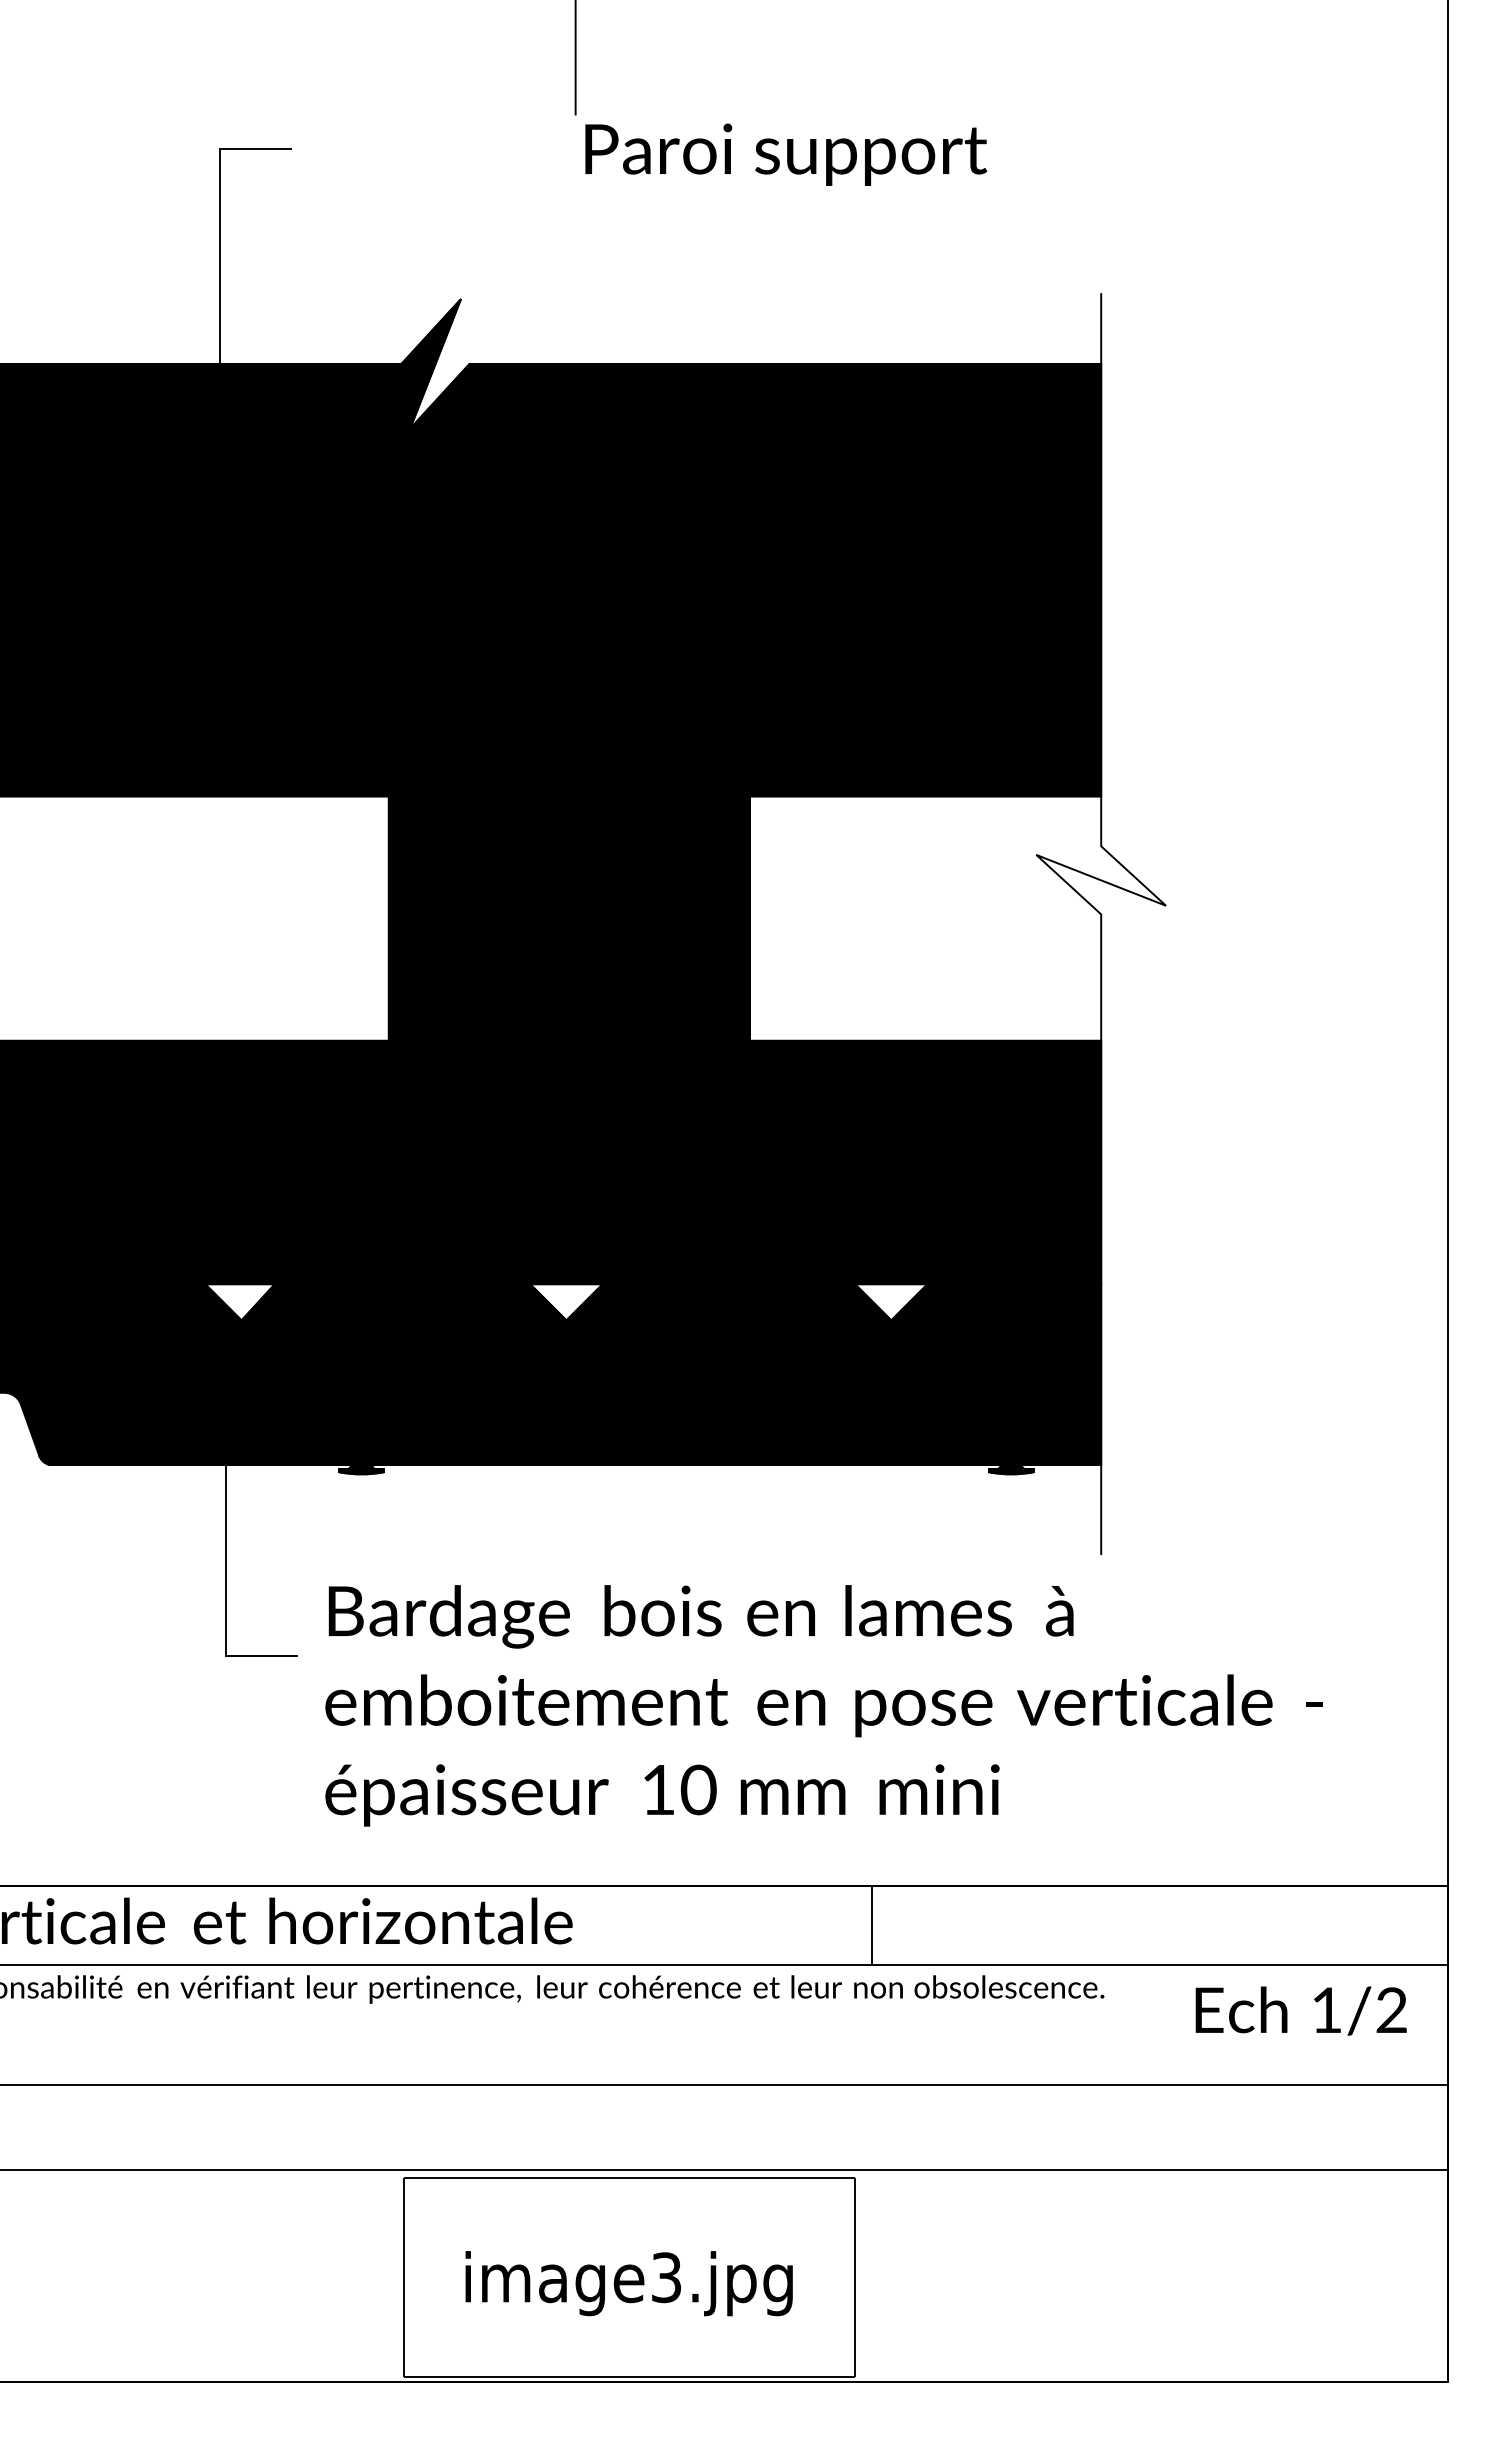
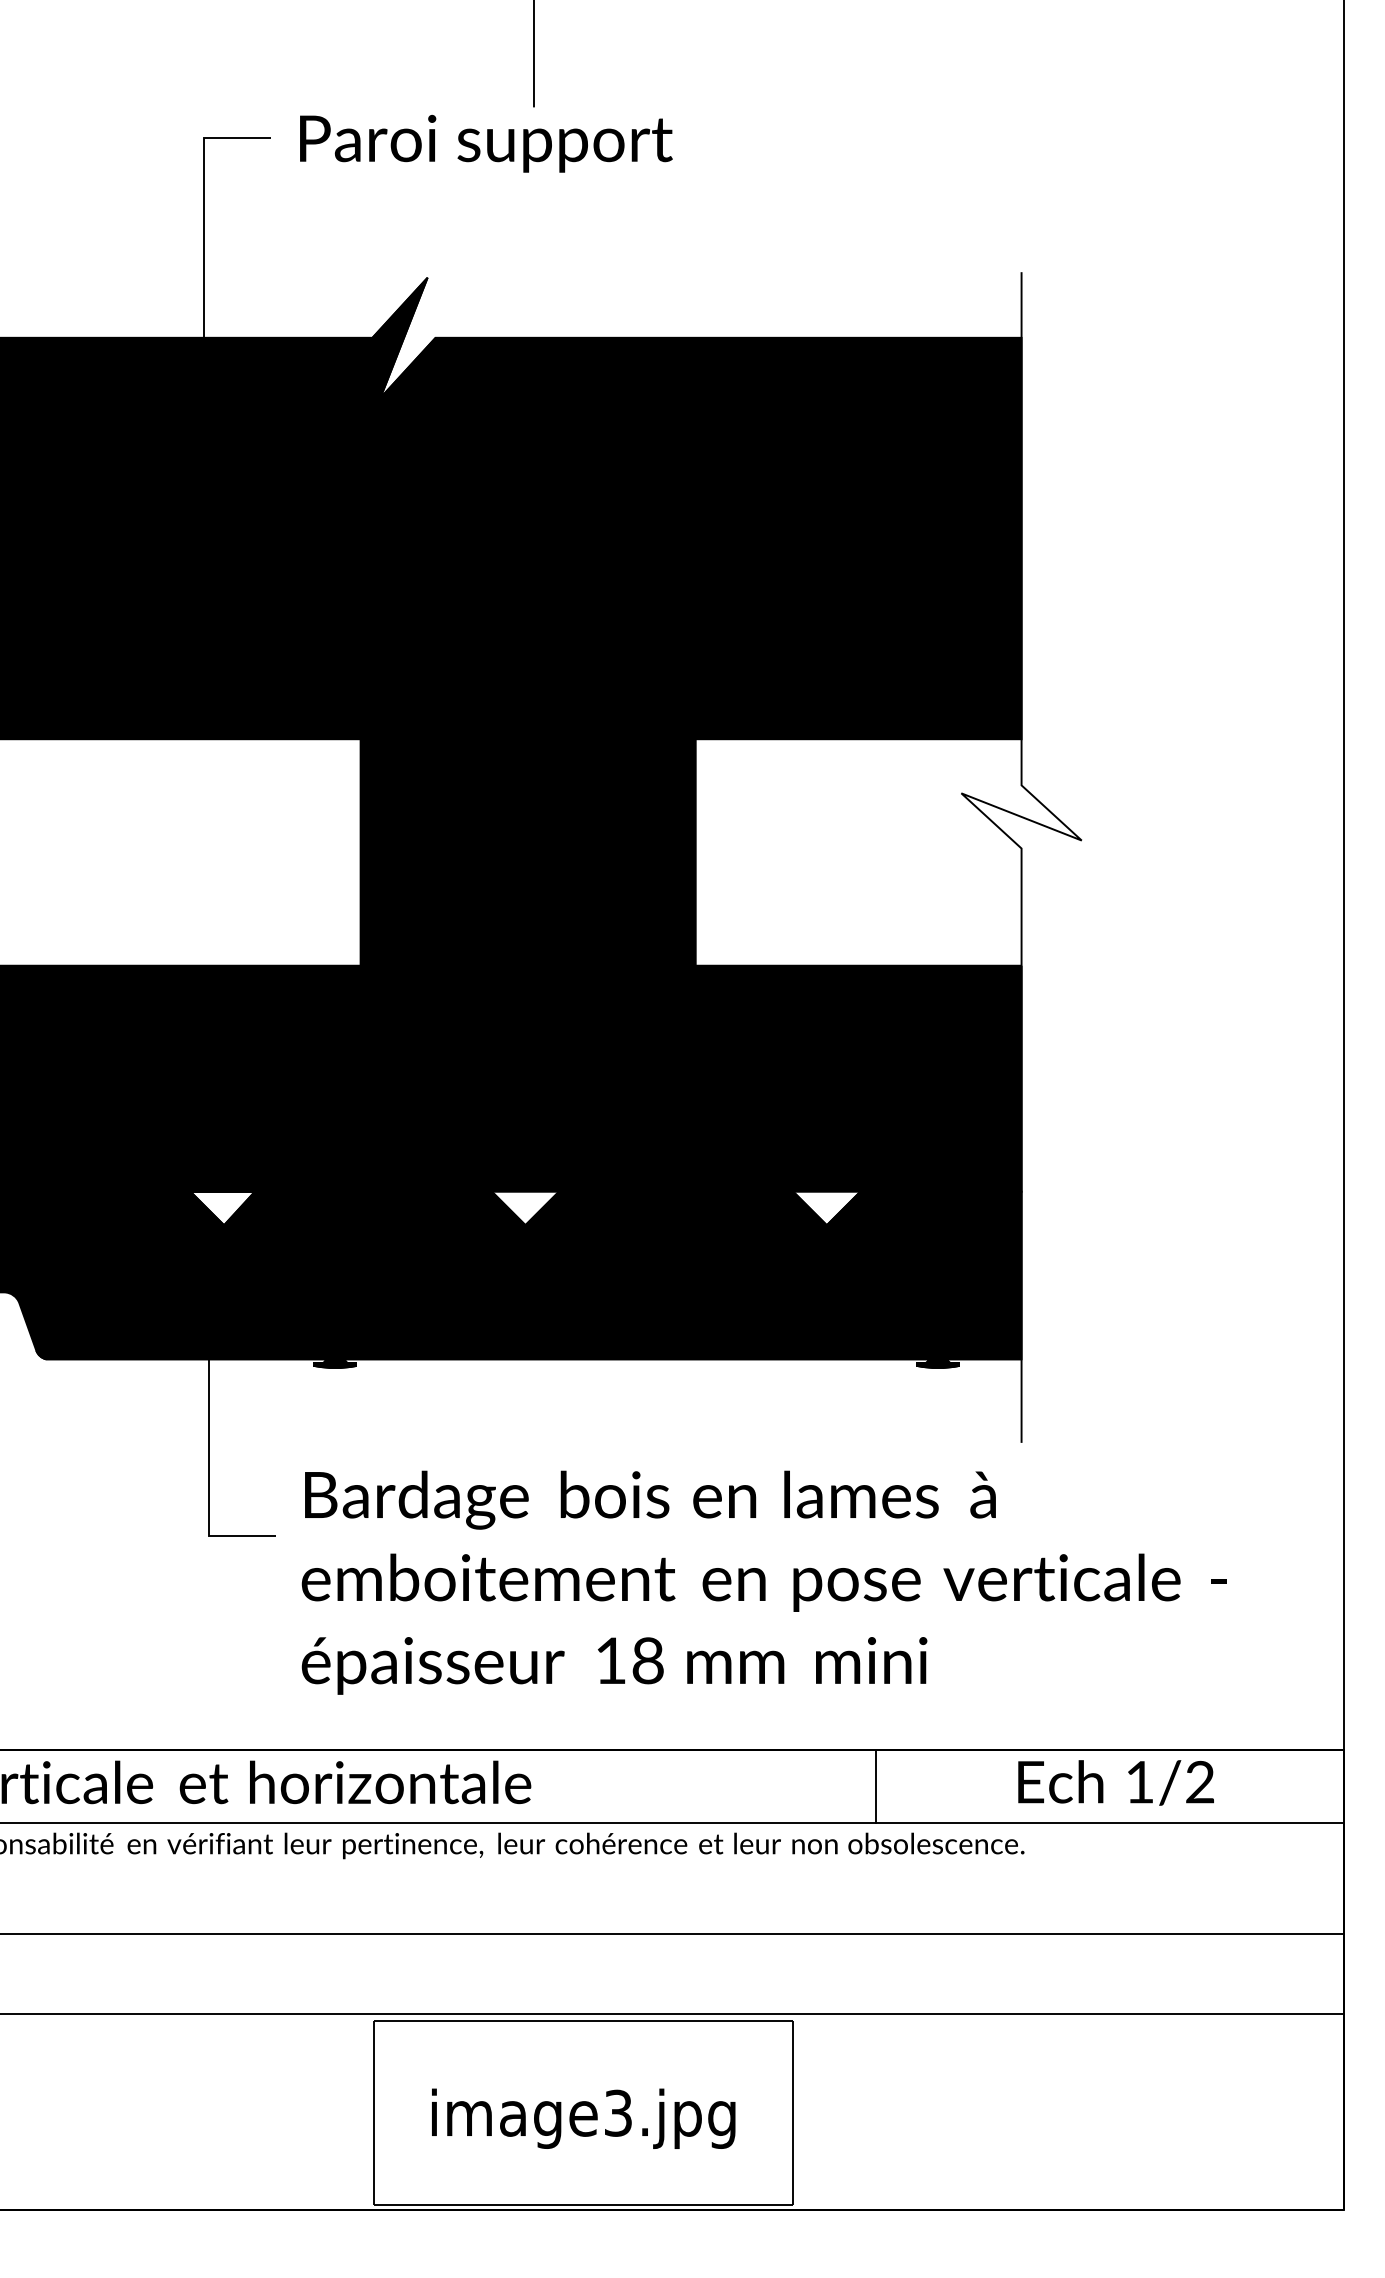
text: (786, 154) -> (486, 143), moved
text: (697, 1789) -> (647, 1660), 10 -> 18
line: (871, 1925) -> (875, 1786), moved
text: (1300, 2010) -> (1115, 1782), moved

